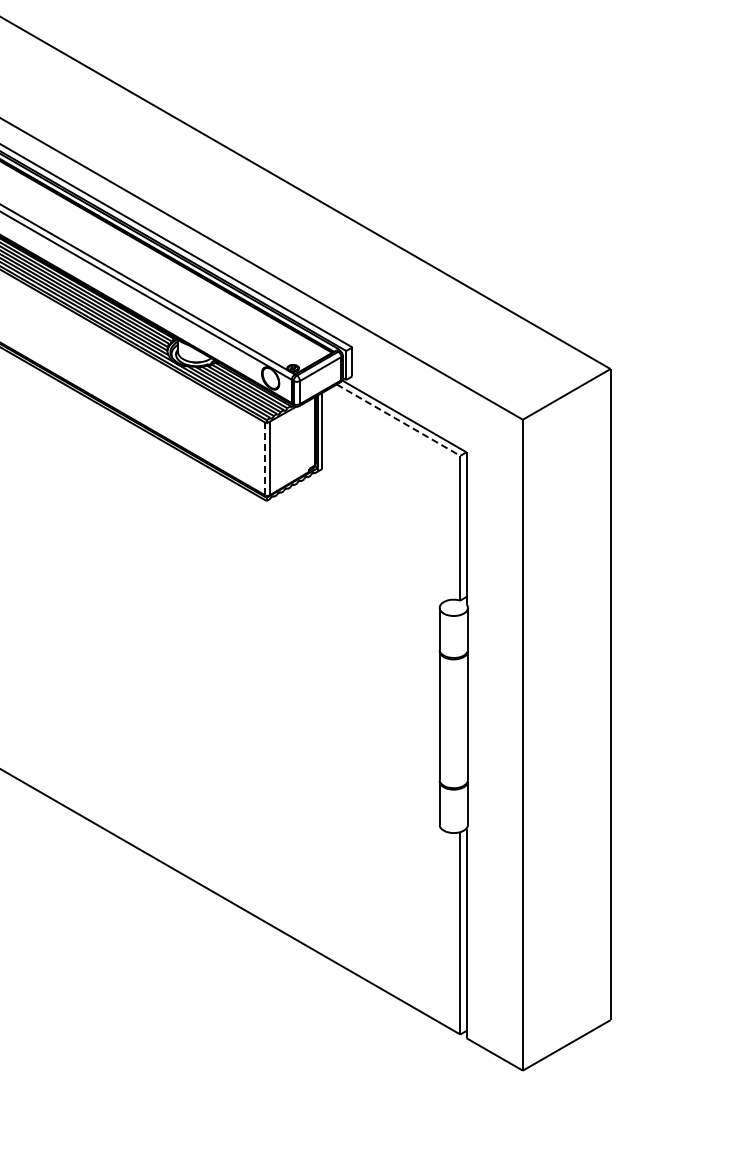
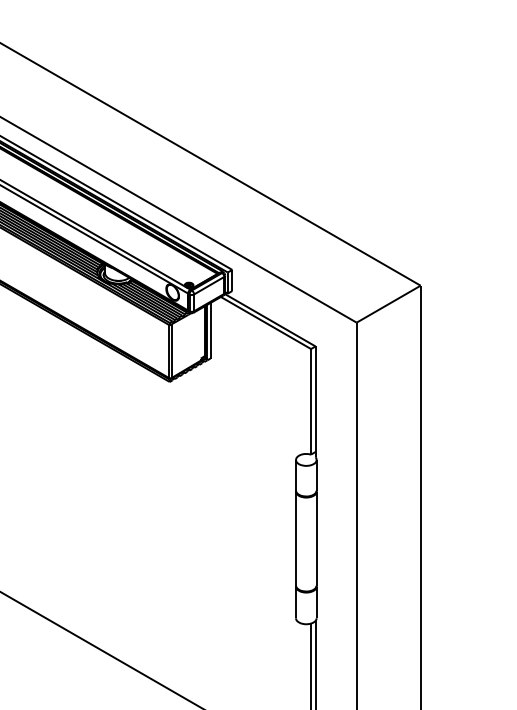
line: (398, 420) -> (265, 323), dashed -> solid
line: (265, 458) -> (168, 350), dashed -> solid

